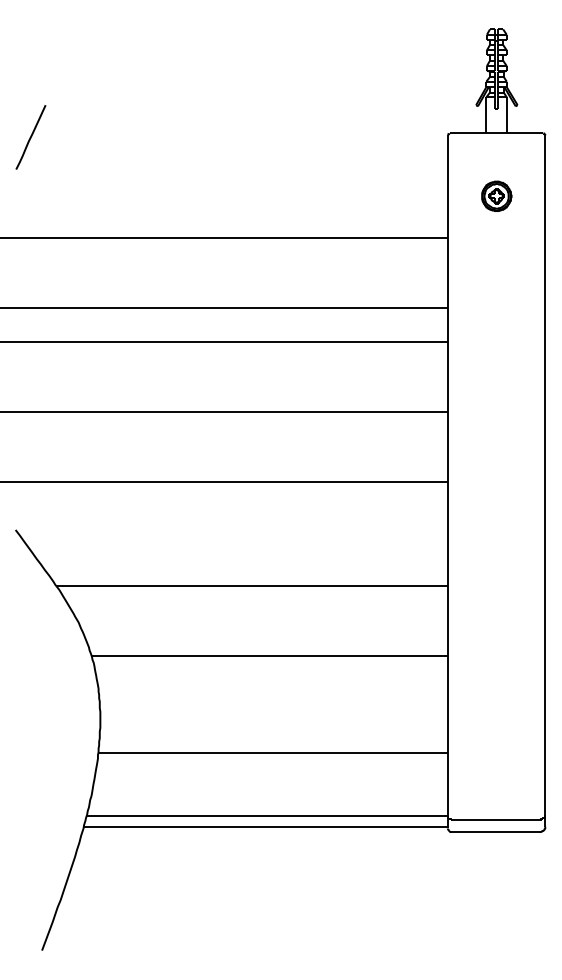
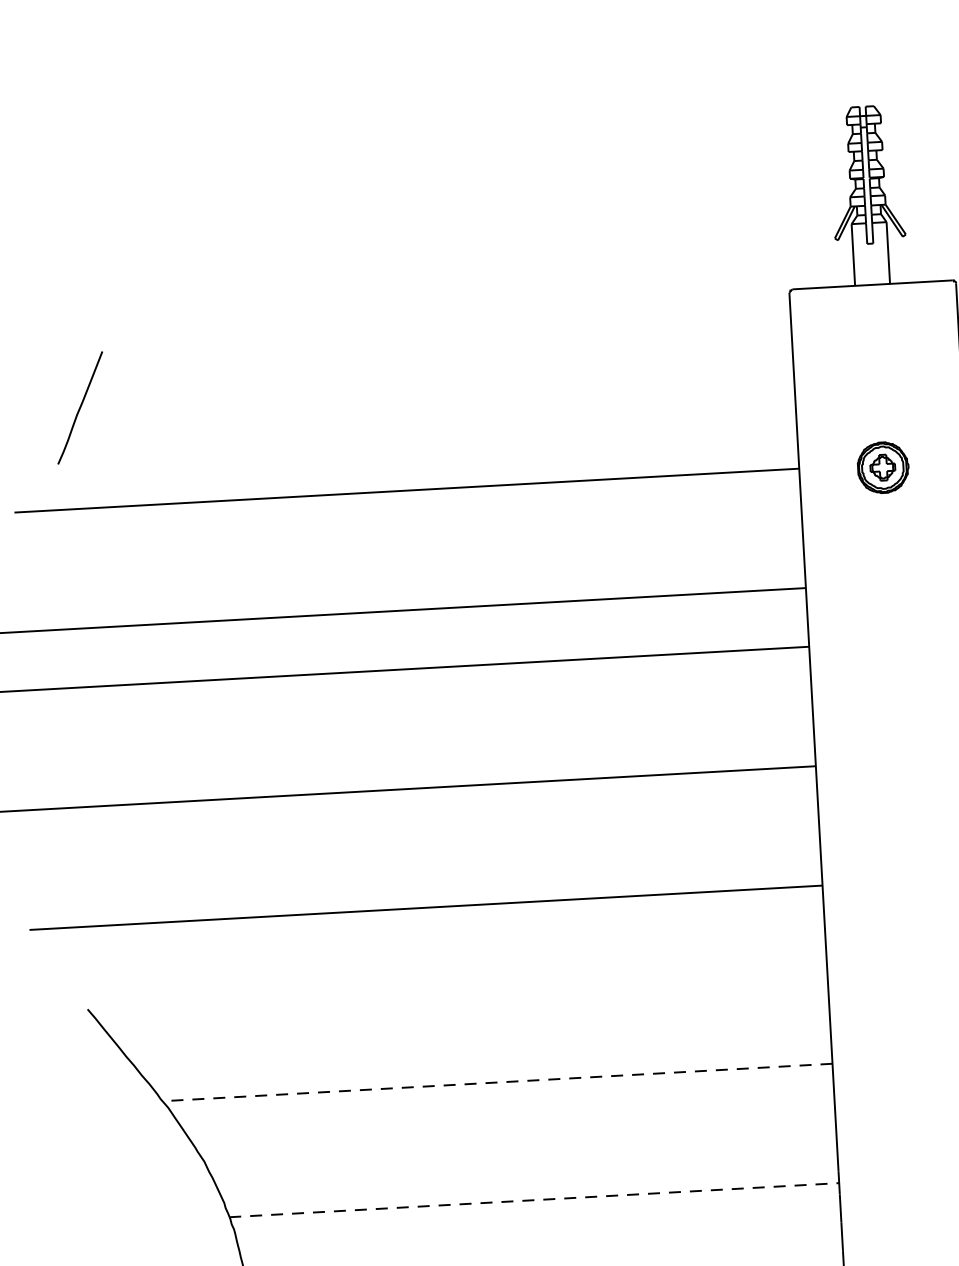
line: (30, 137) -> (79, 408), moved
part: (496, 195) -> (882, 466), moved
line: (252, 585) -> (498, 1081), solid -> dashed
line: (270, 655) -> (535, 1199), solid -> dashed

